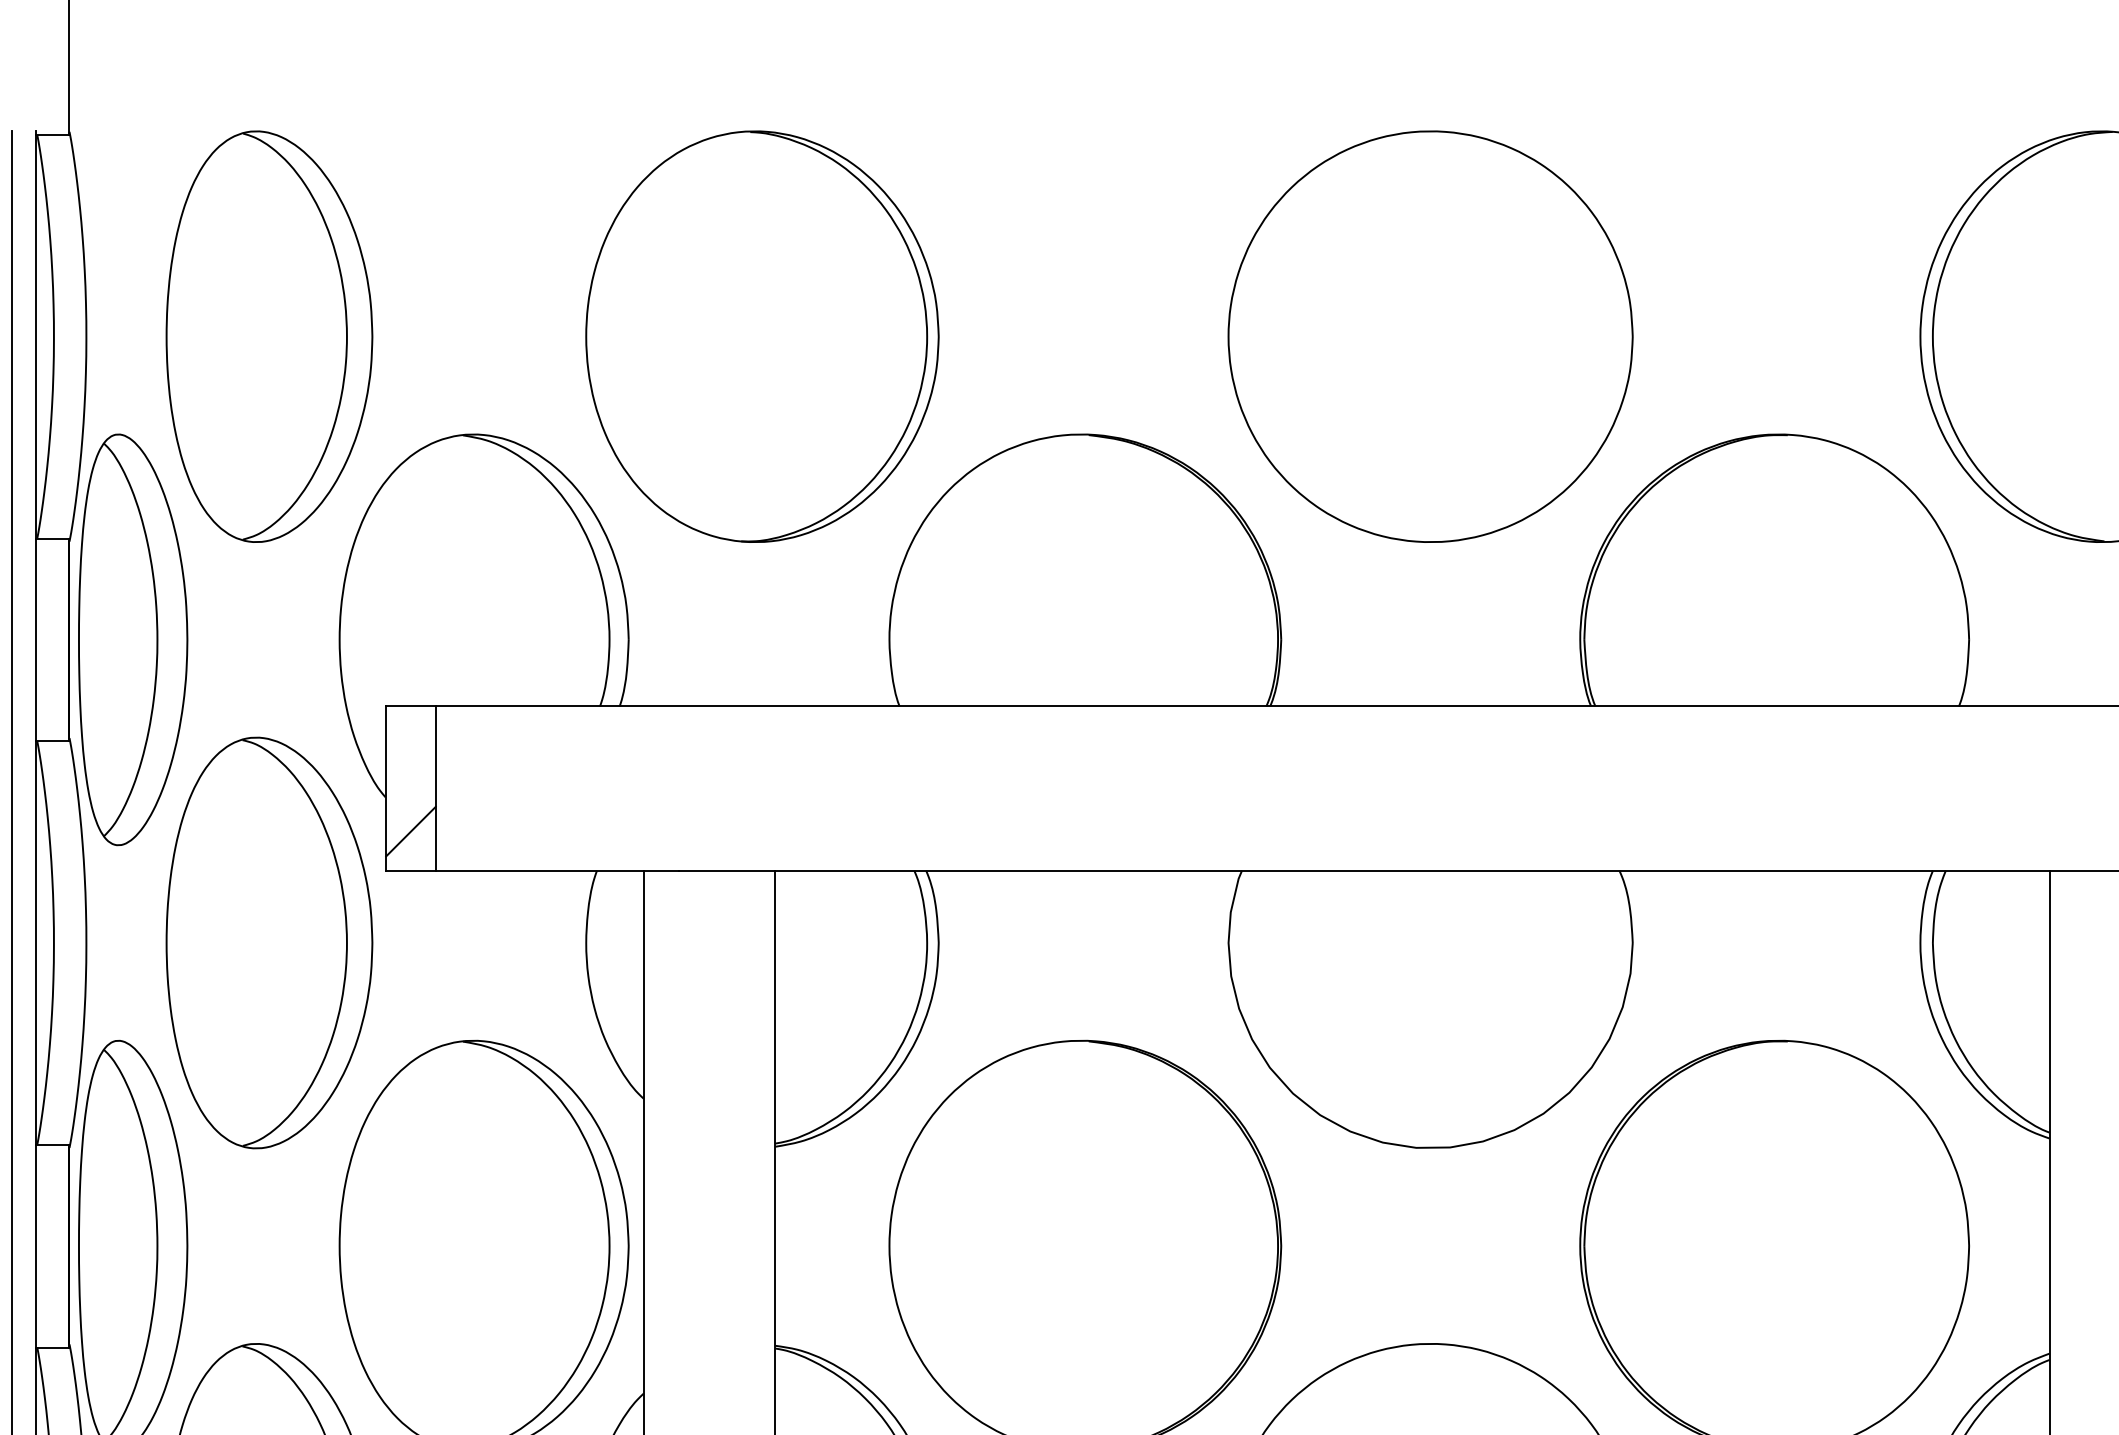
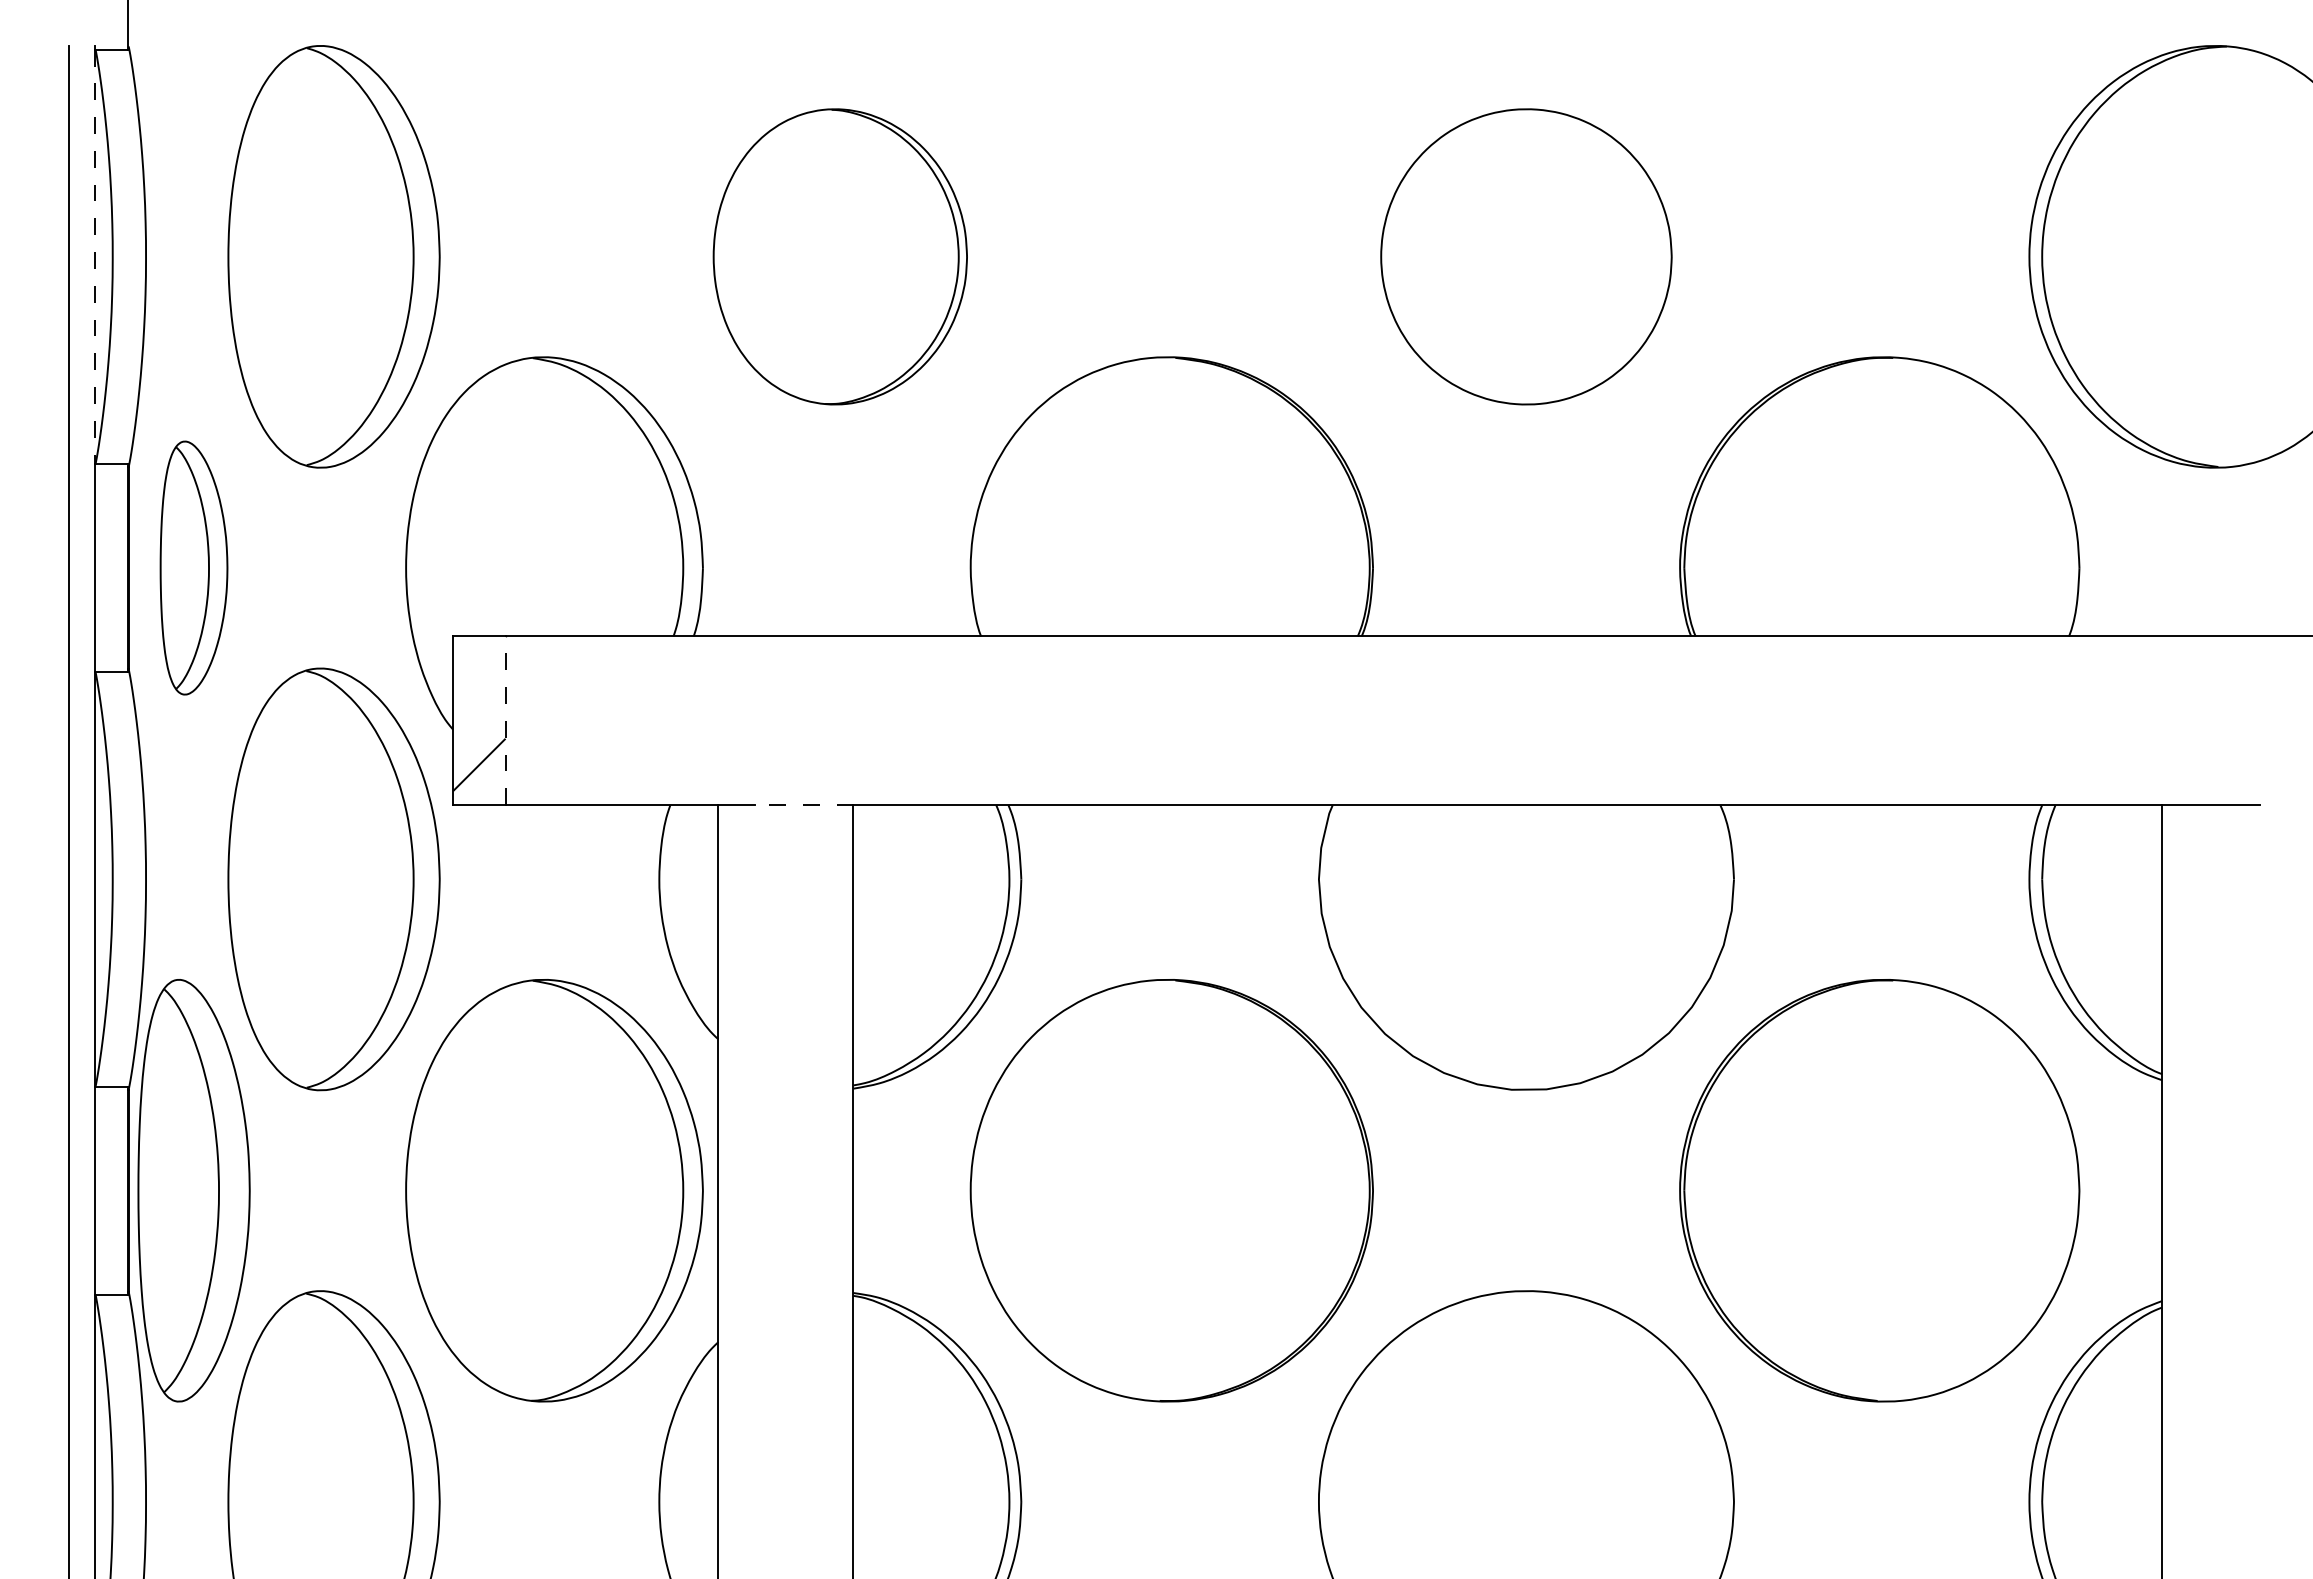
part: (762, 336) -> (840, 256), size x0.7
part: (1430, 336) -> (1526, 256), size x0.7
line: (36, 337) -> (94, 257), solid -> dashed
part: (132, 639) -> (193, 567), size x0.6
line: (436, 788) -> (505, 720), solid -> dashed
line: (726, 871) -> (803, 805), solid -> dashed

